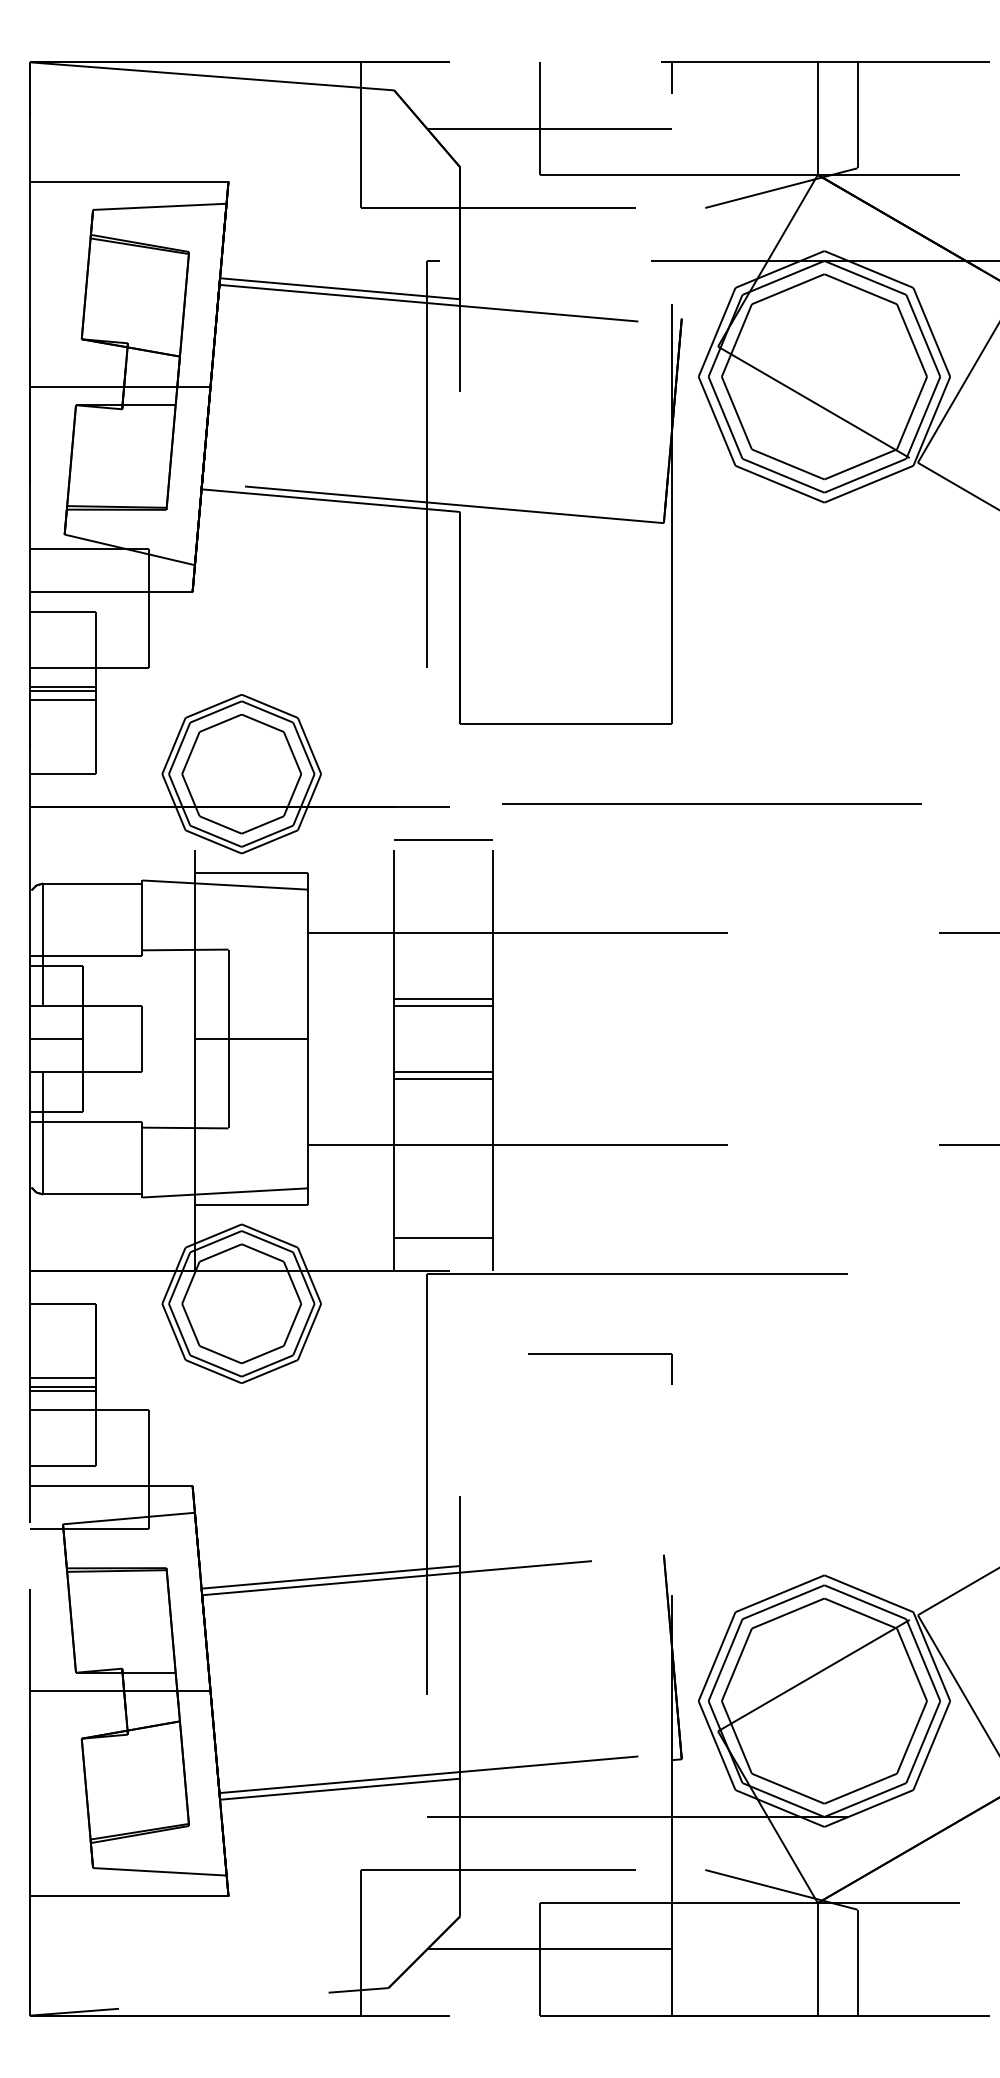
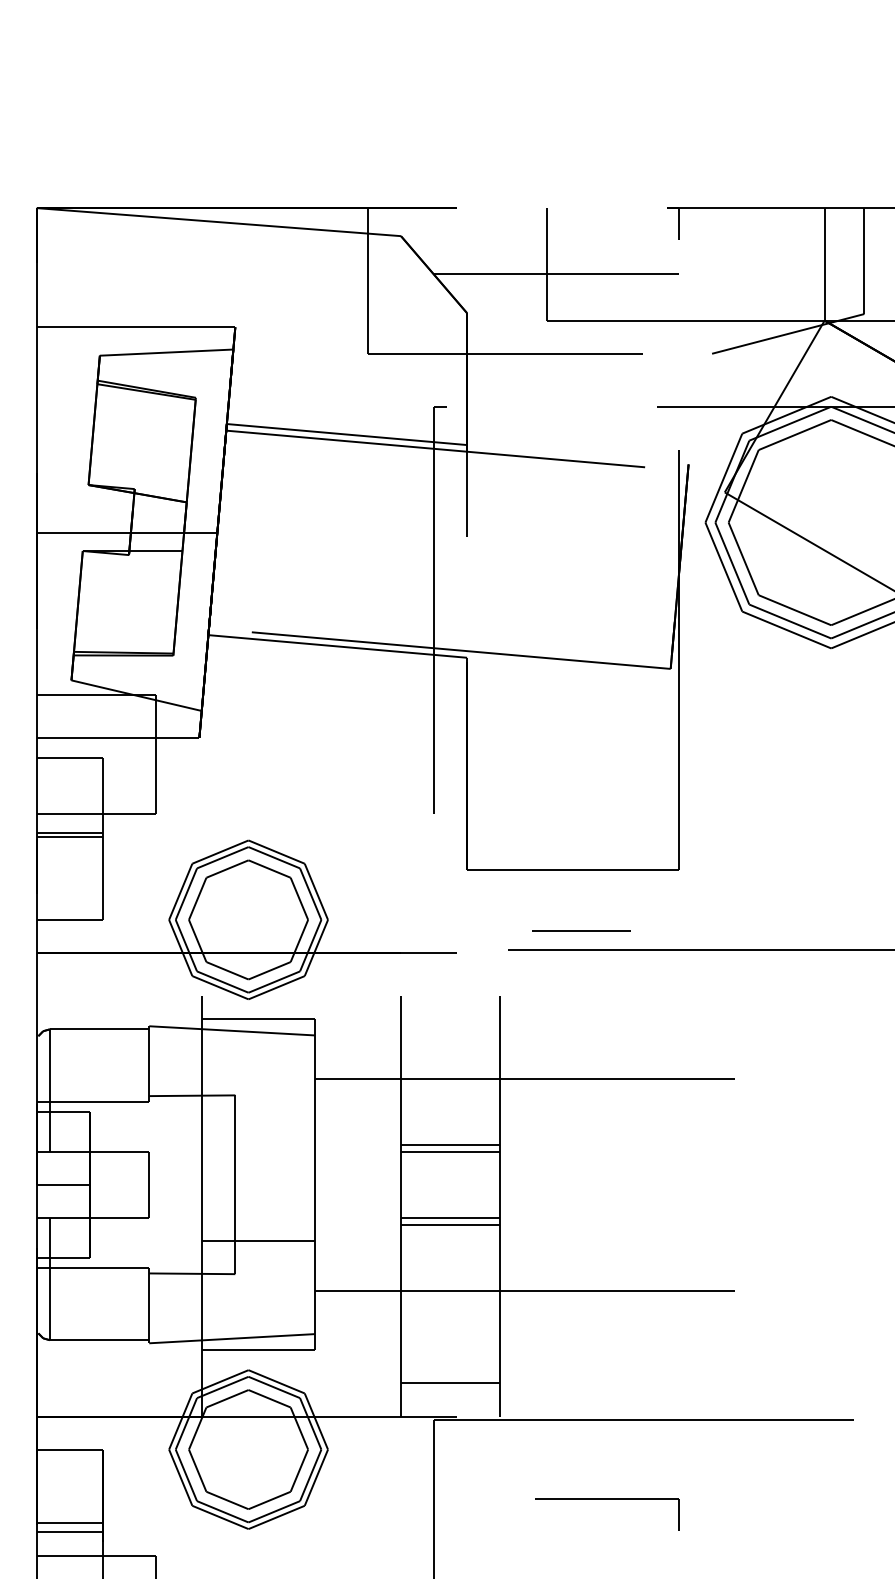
line: (62, 700) -> (69, 846), removed
line: (443, 839) -> (581, 930), moved
line: (251, 1039) -> (258, 1241), moved
line: (62, 1390) -> (69, 1536), removed

